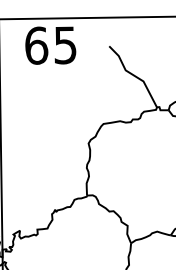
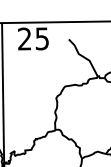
text: (36, 44) -> (24, 38), 65 -> 25

